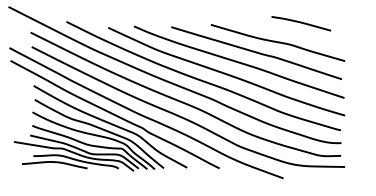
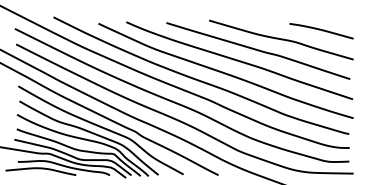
curve: (301, 23) -> (321, 30), moved

